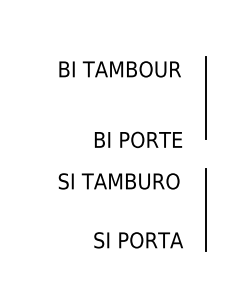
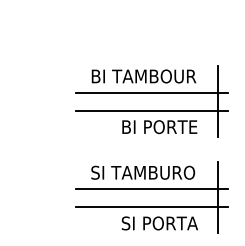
line: (128, 88) -> (151, 92), added
line: (128, 108) -> (151, 110), added
text: (138, 140) -> (159, 127), moved
line: (128, 199) -> (151, 188), added
line: (128, 221) -> (151, 207), added

